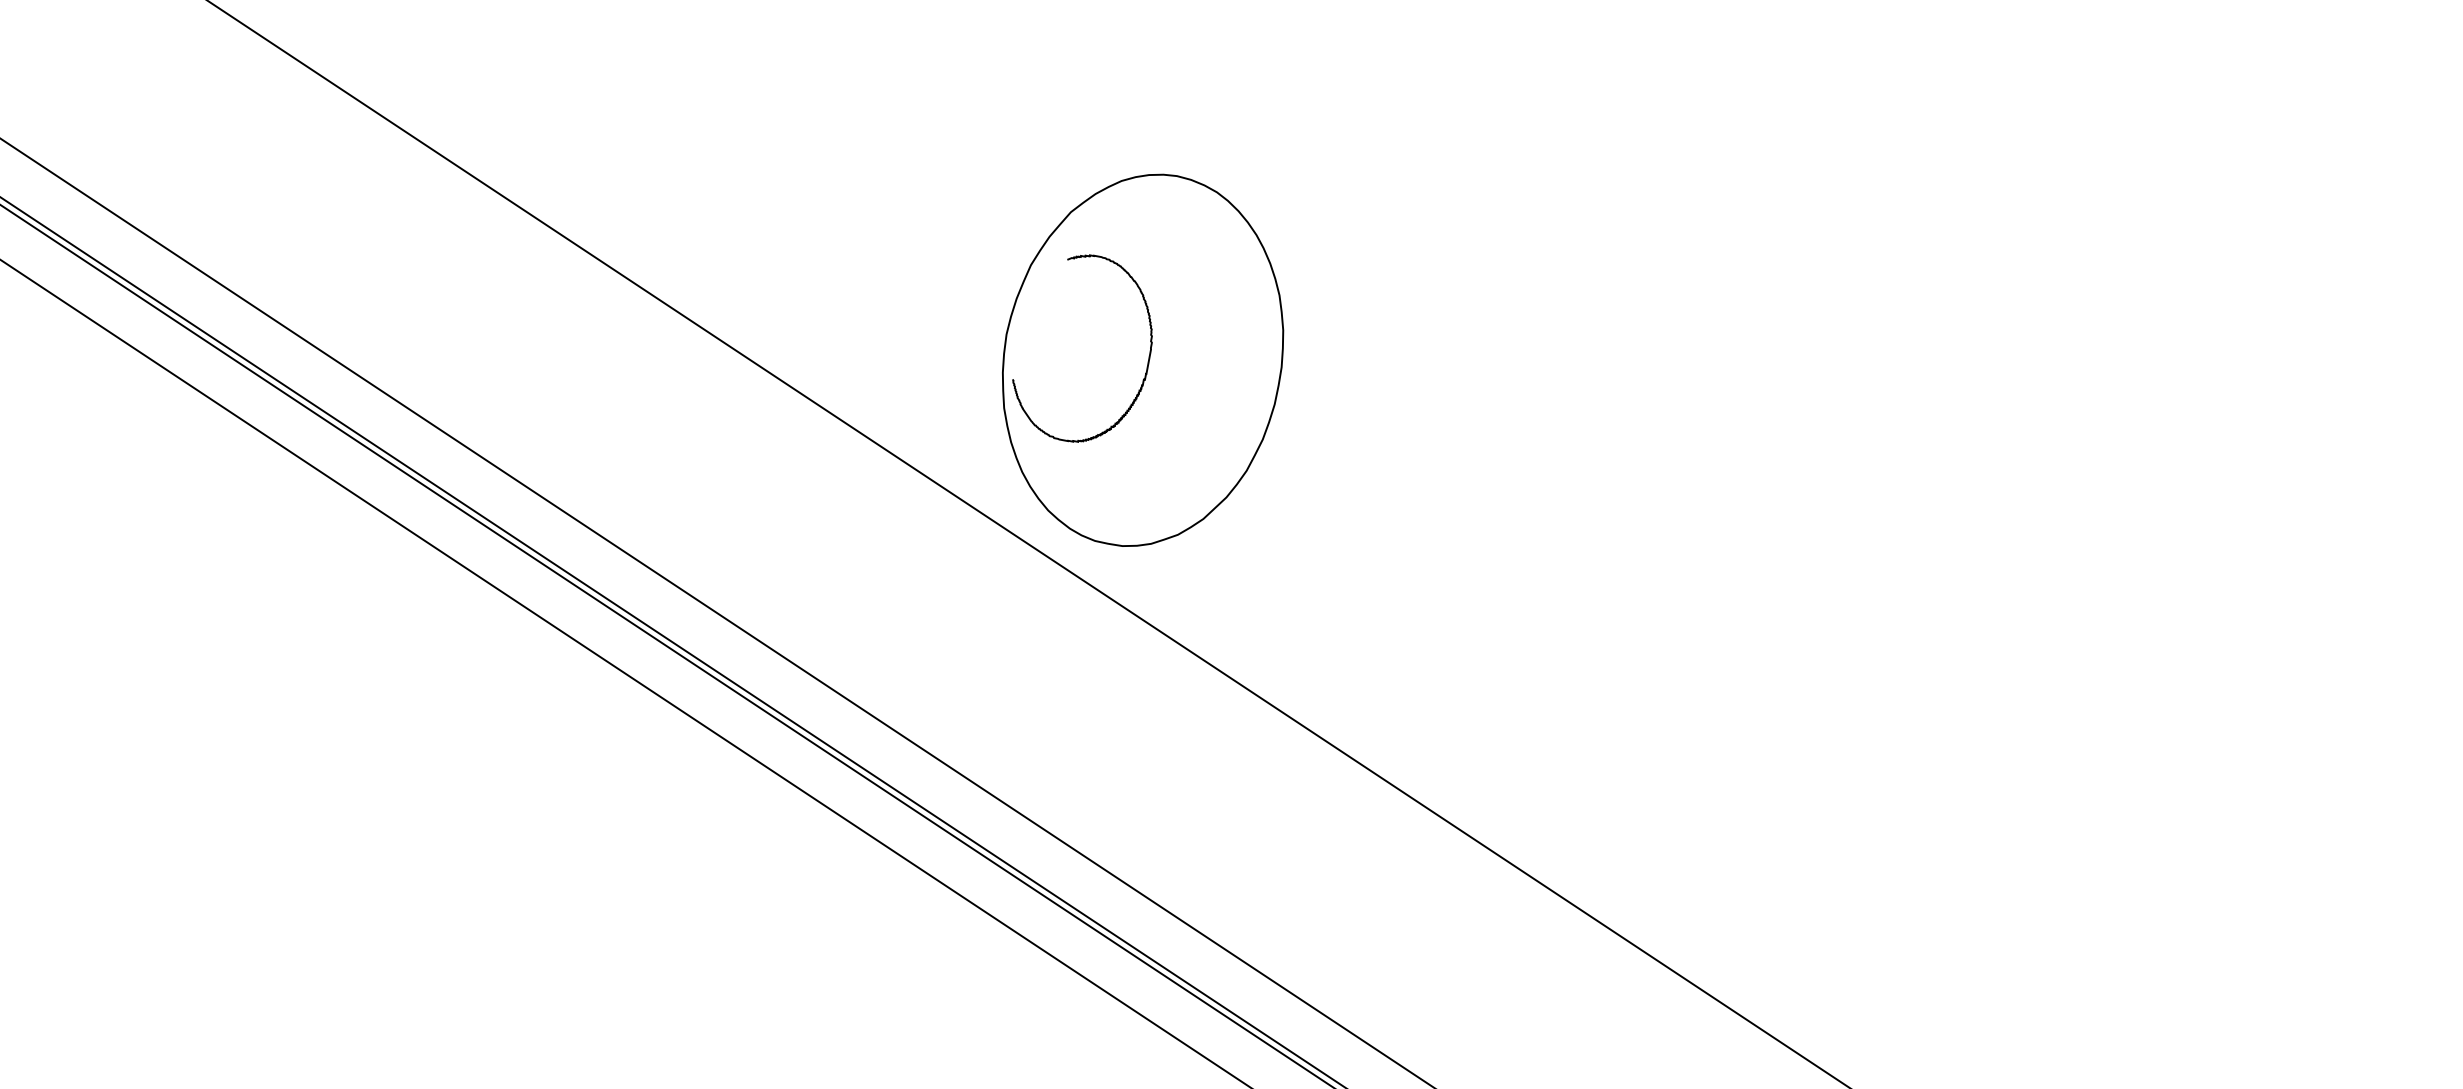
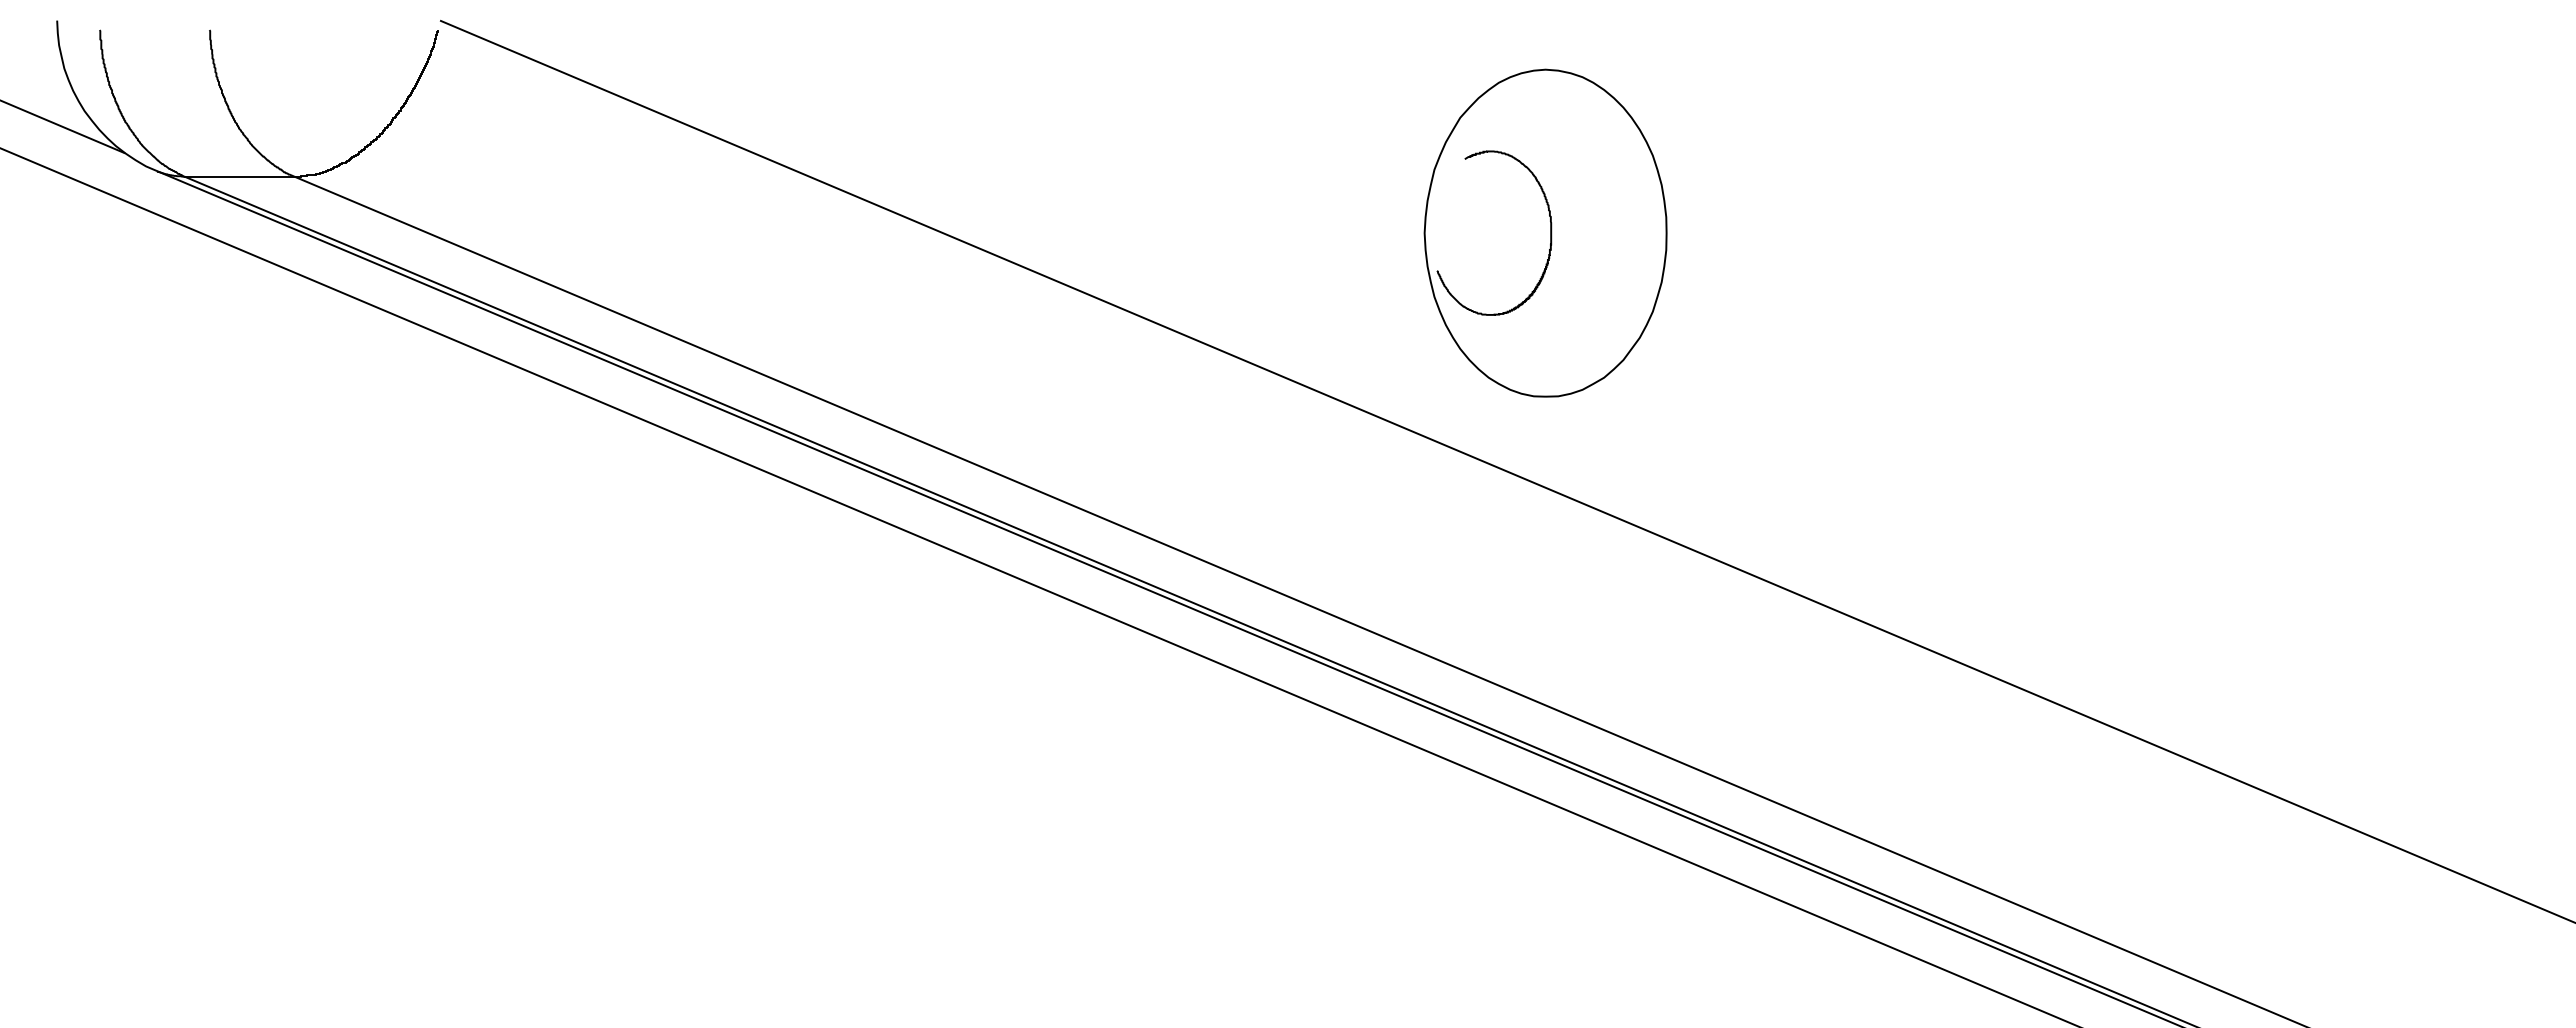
part: (1142, 359) -> (1545, 232), moved

